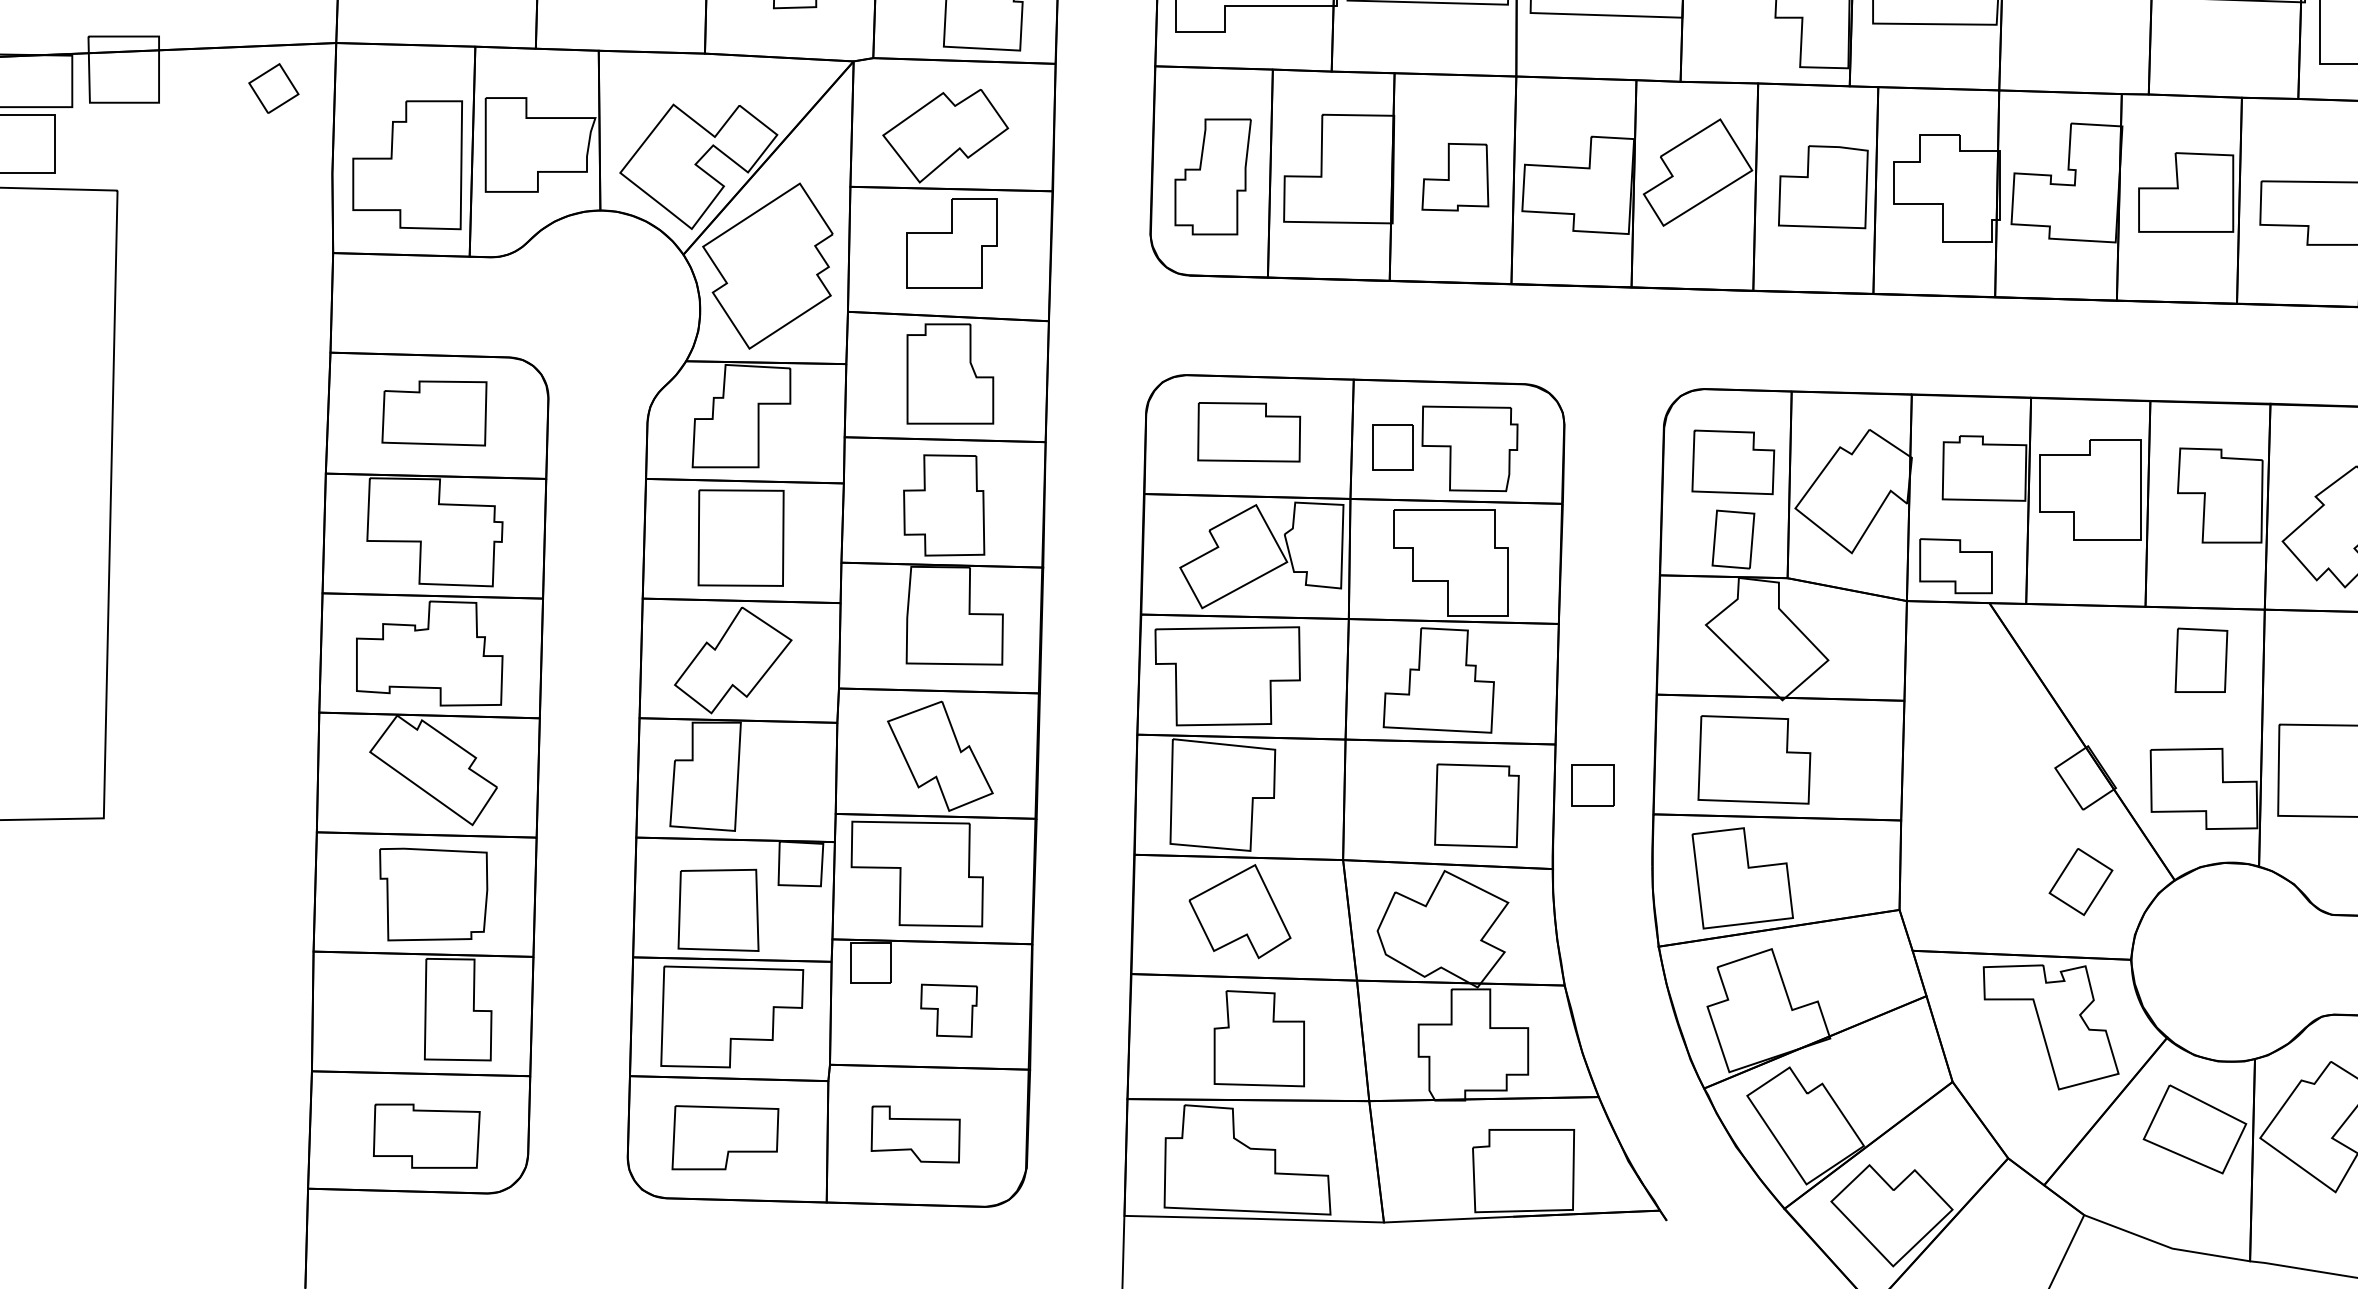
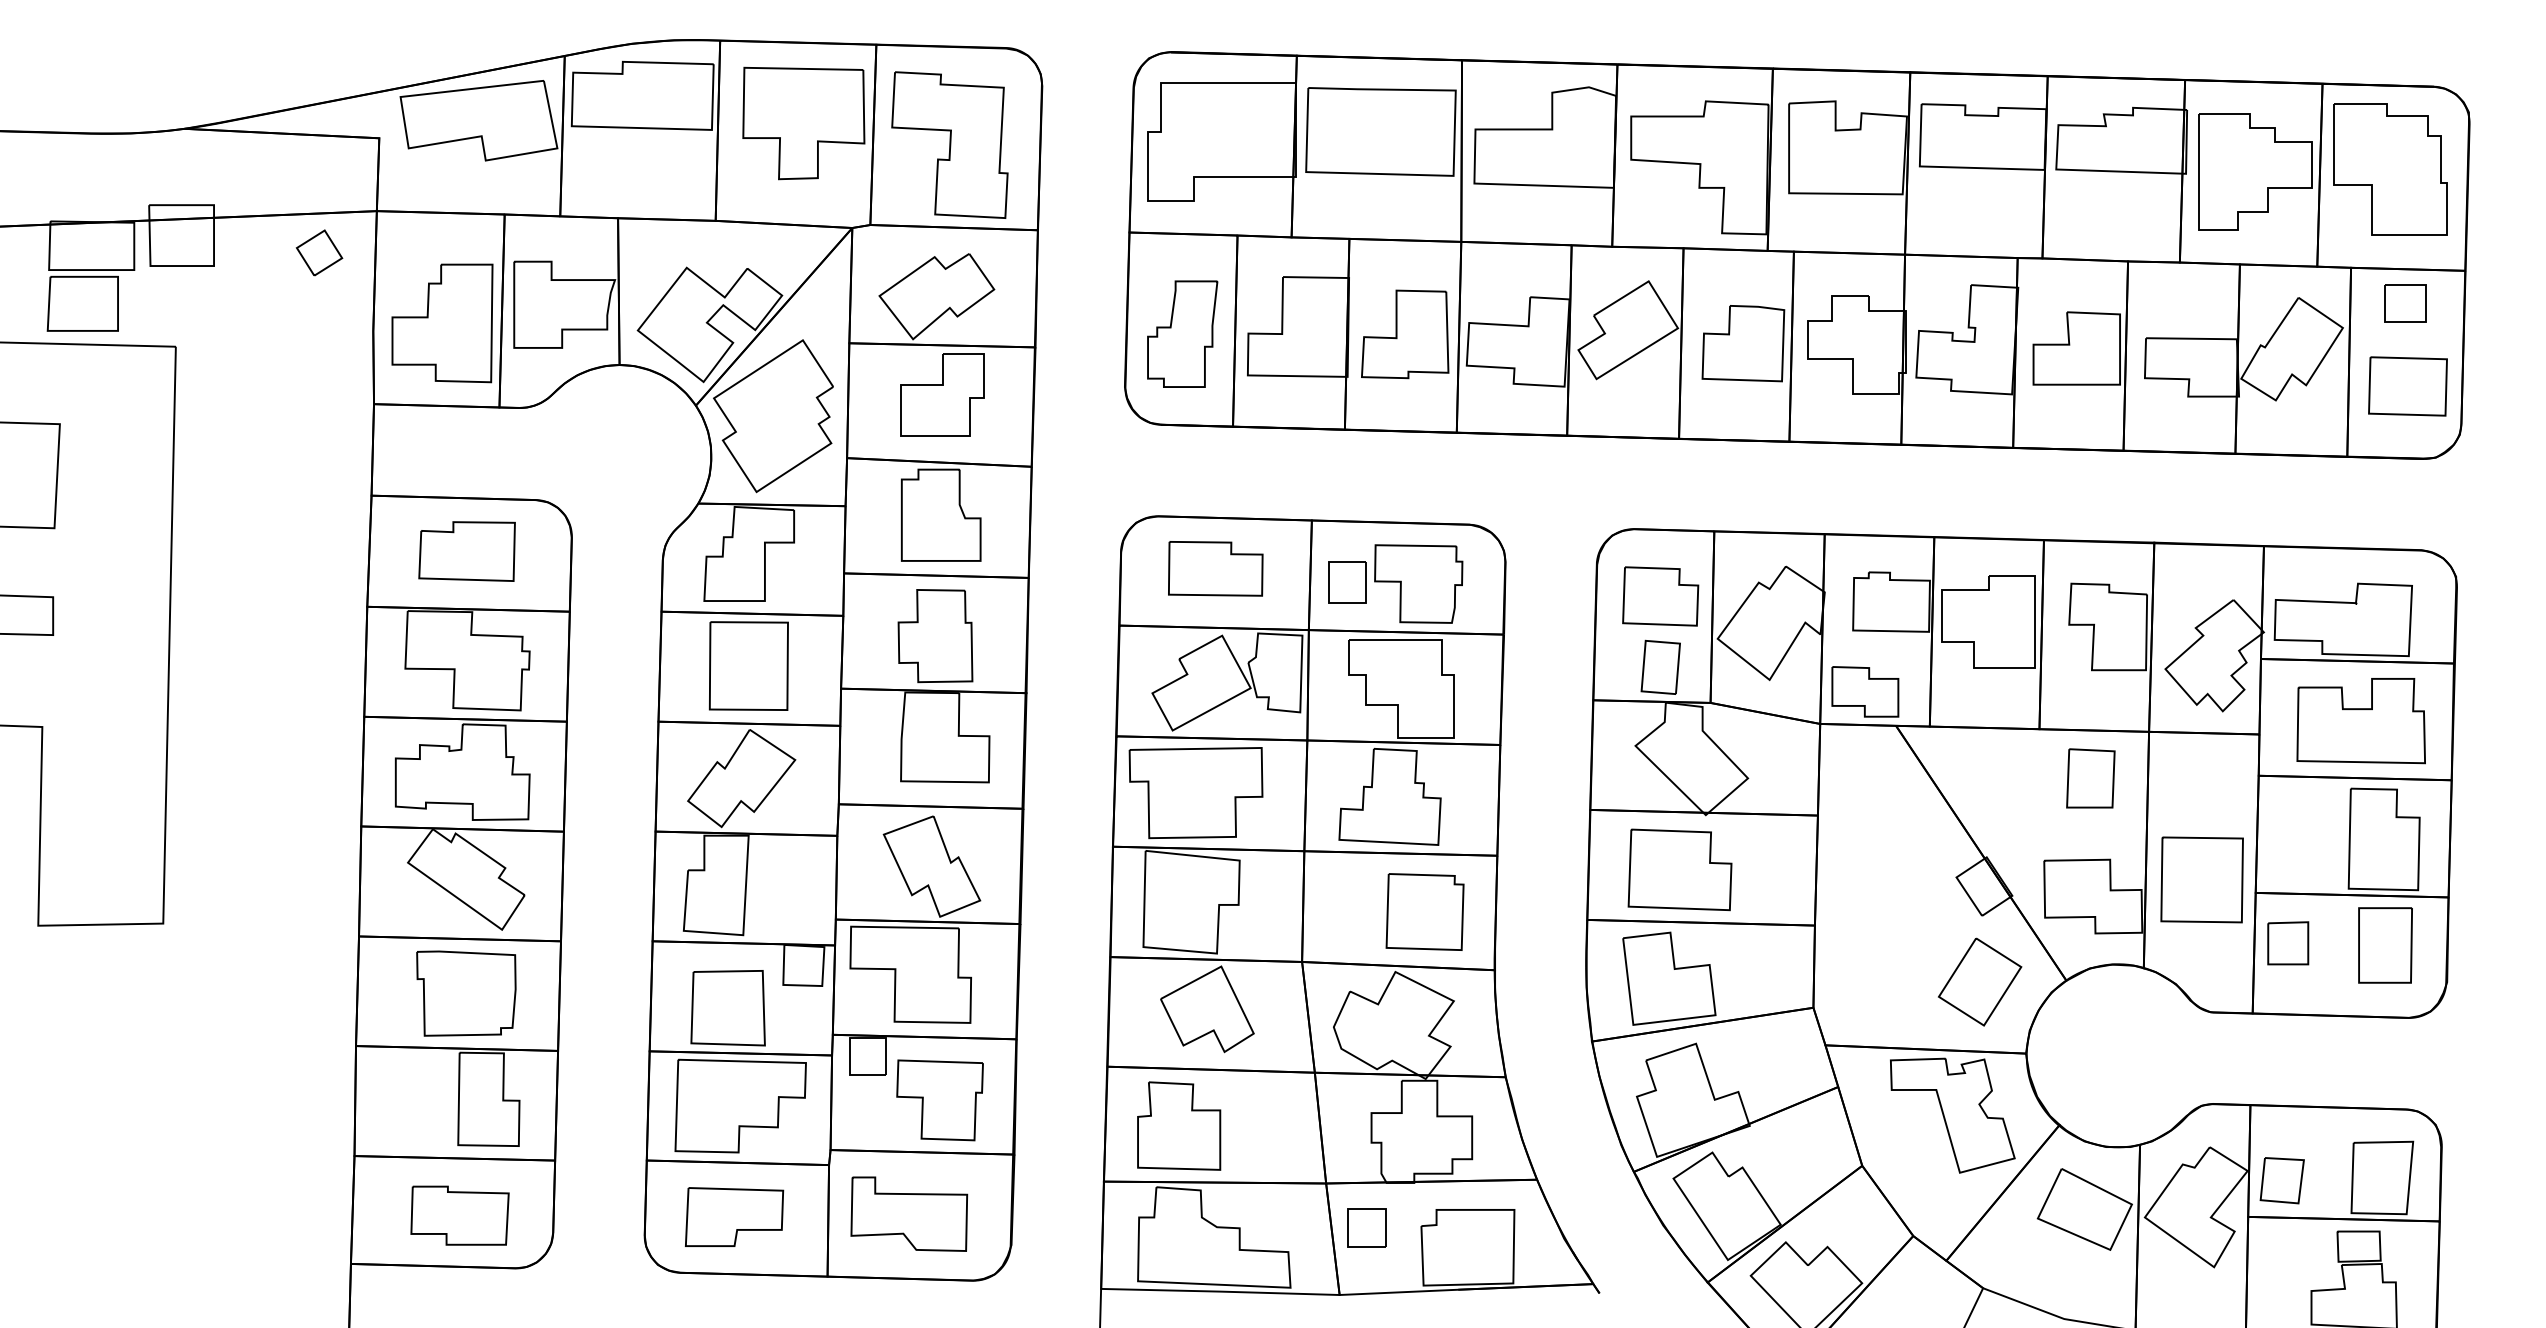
part: (1455, 177) -> (1405, 334), size x1.43
part: (1592, 785) -> (1366, 1227), moved
part: (2081, 881) -> (1980, 981), size x1.43
part: (948, 1010) -> (939, 1100), size x1.67
part: (1259, 1038) -> (1179, 1125), moved
part: (915, 1133) -> (909, 1213), size x1.43

